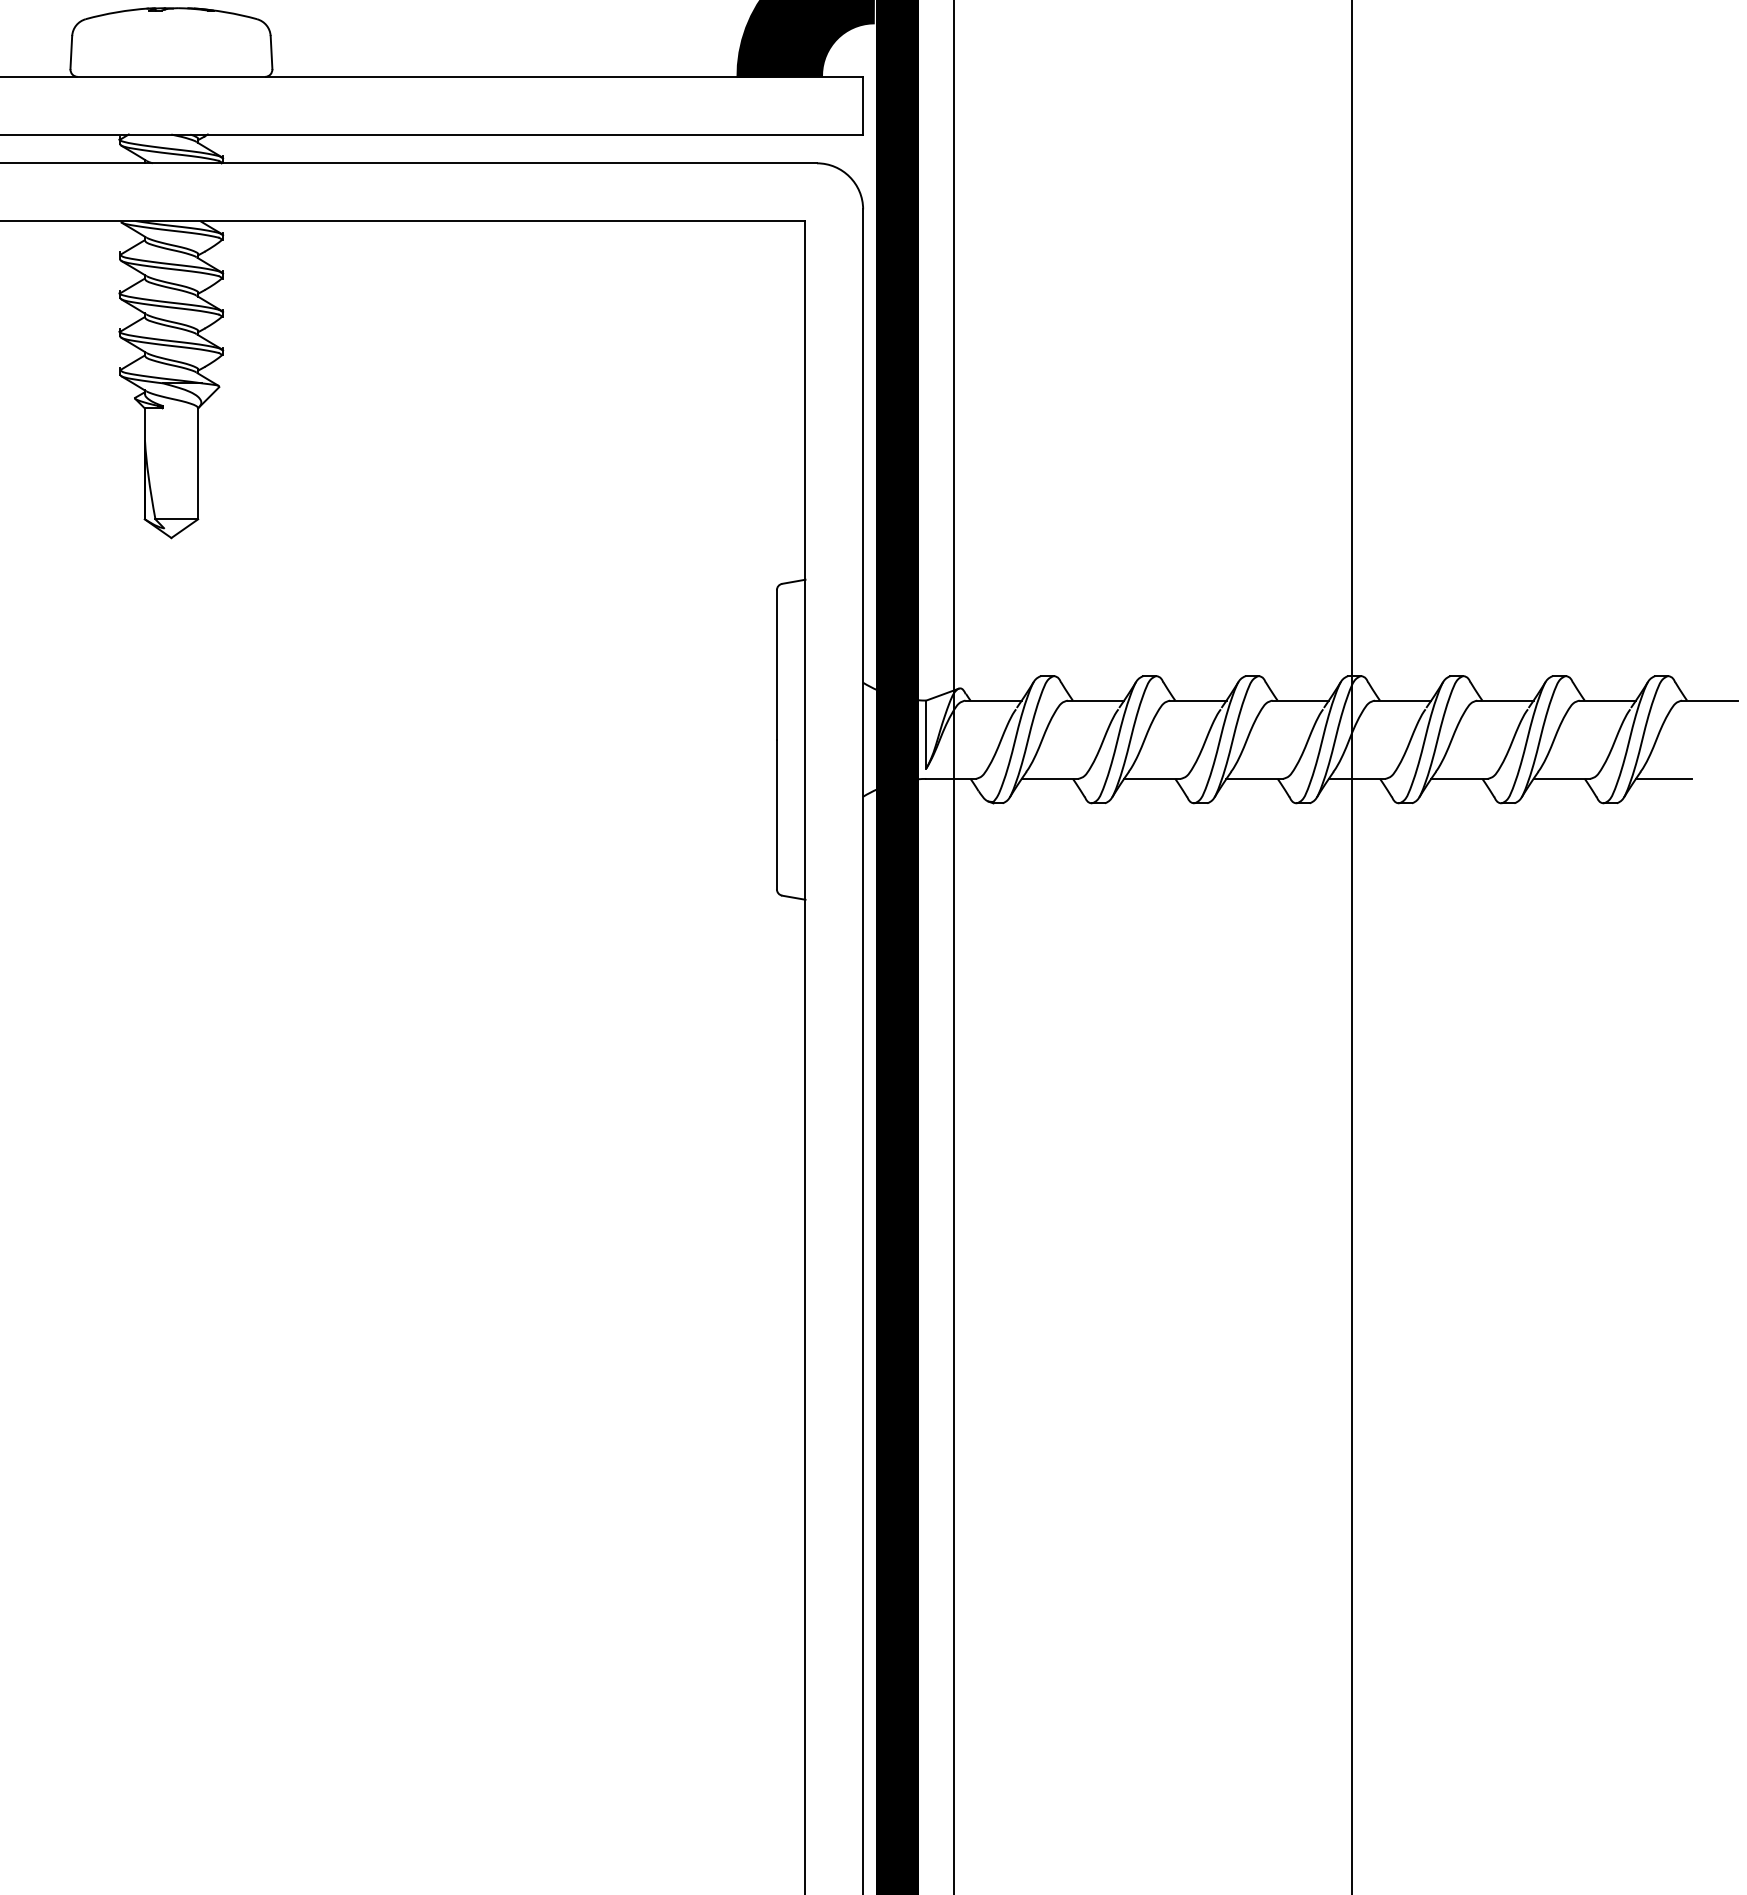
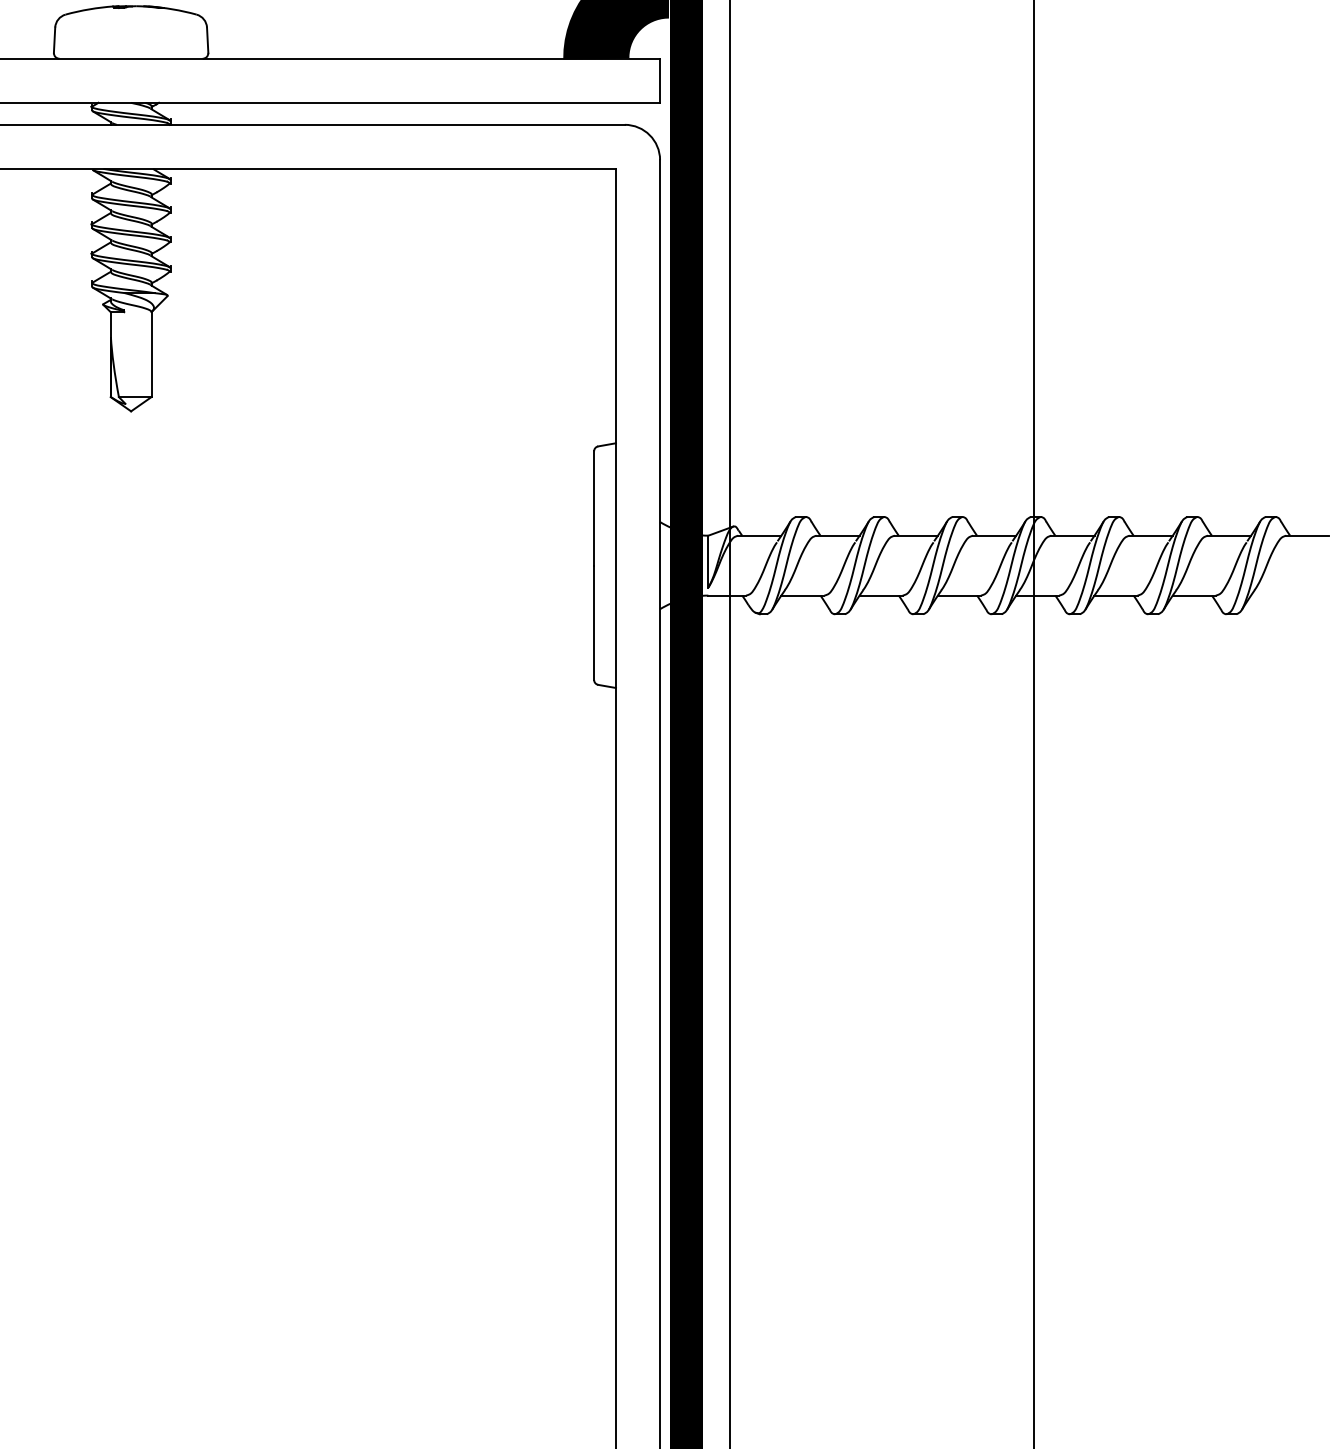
line: (1663, 778) -> (1272, 595), removed

